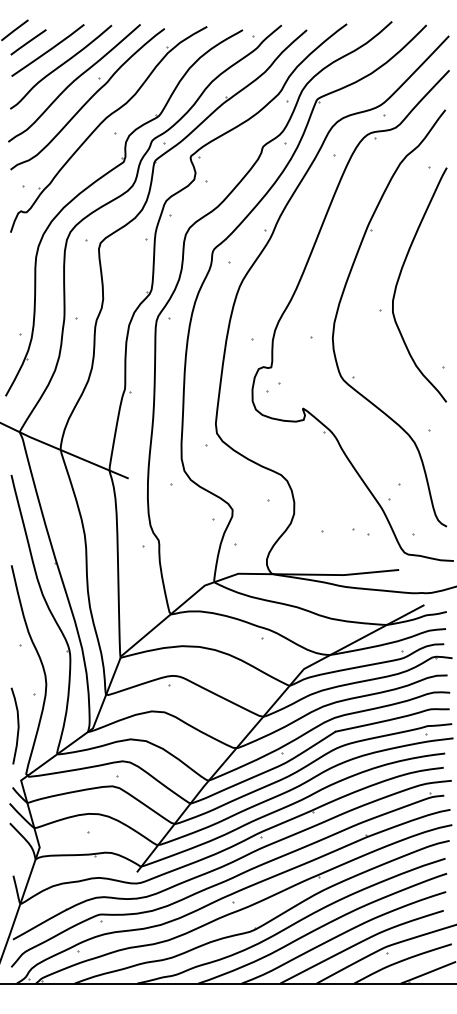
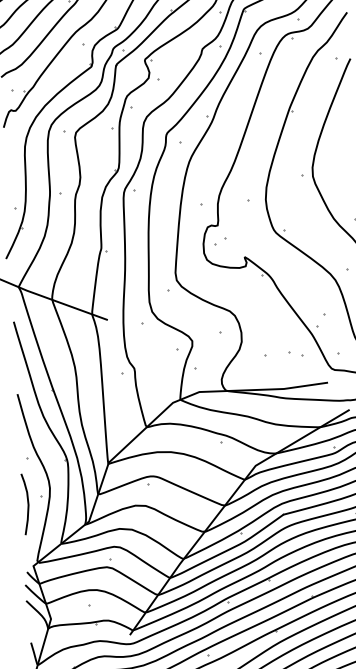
curve: (17, 725) -> (27, 503), moved

